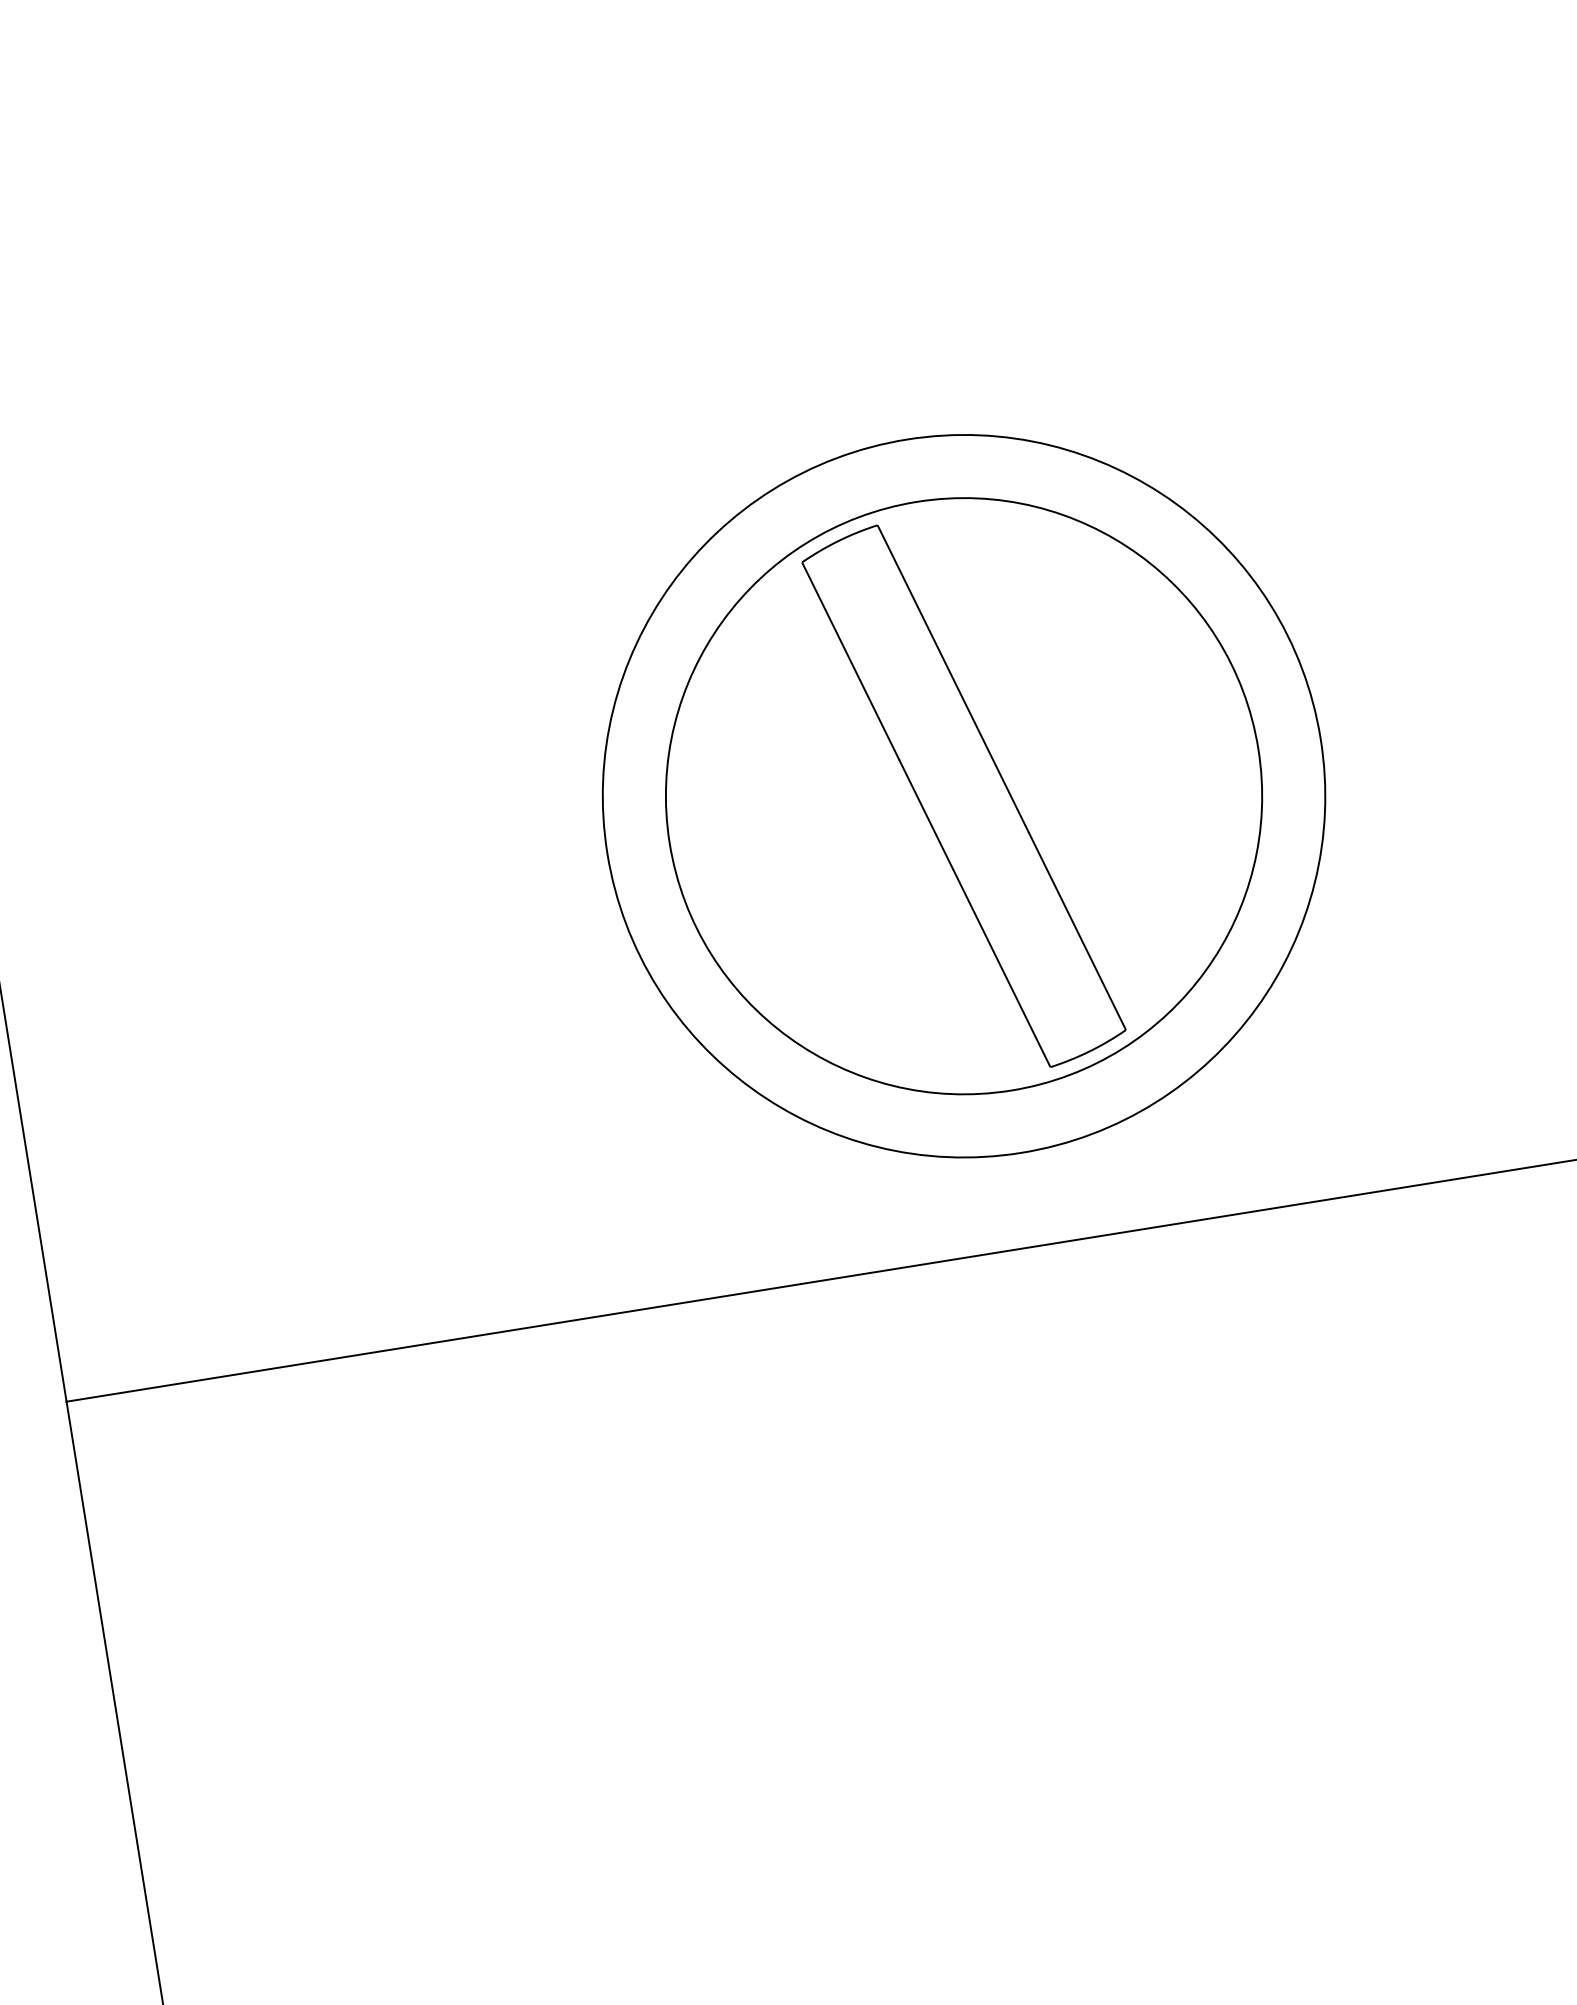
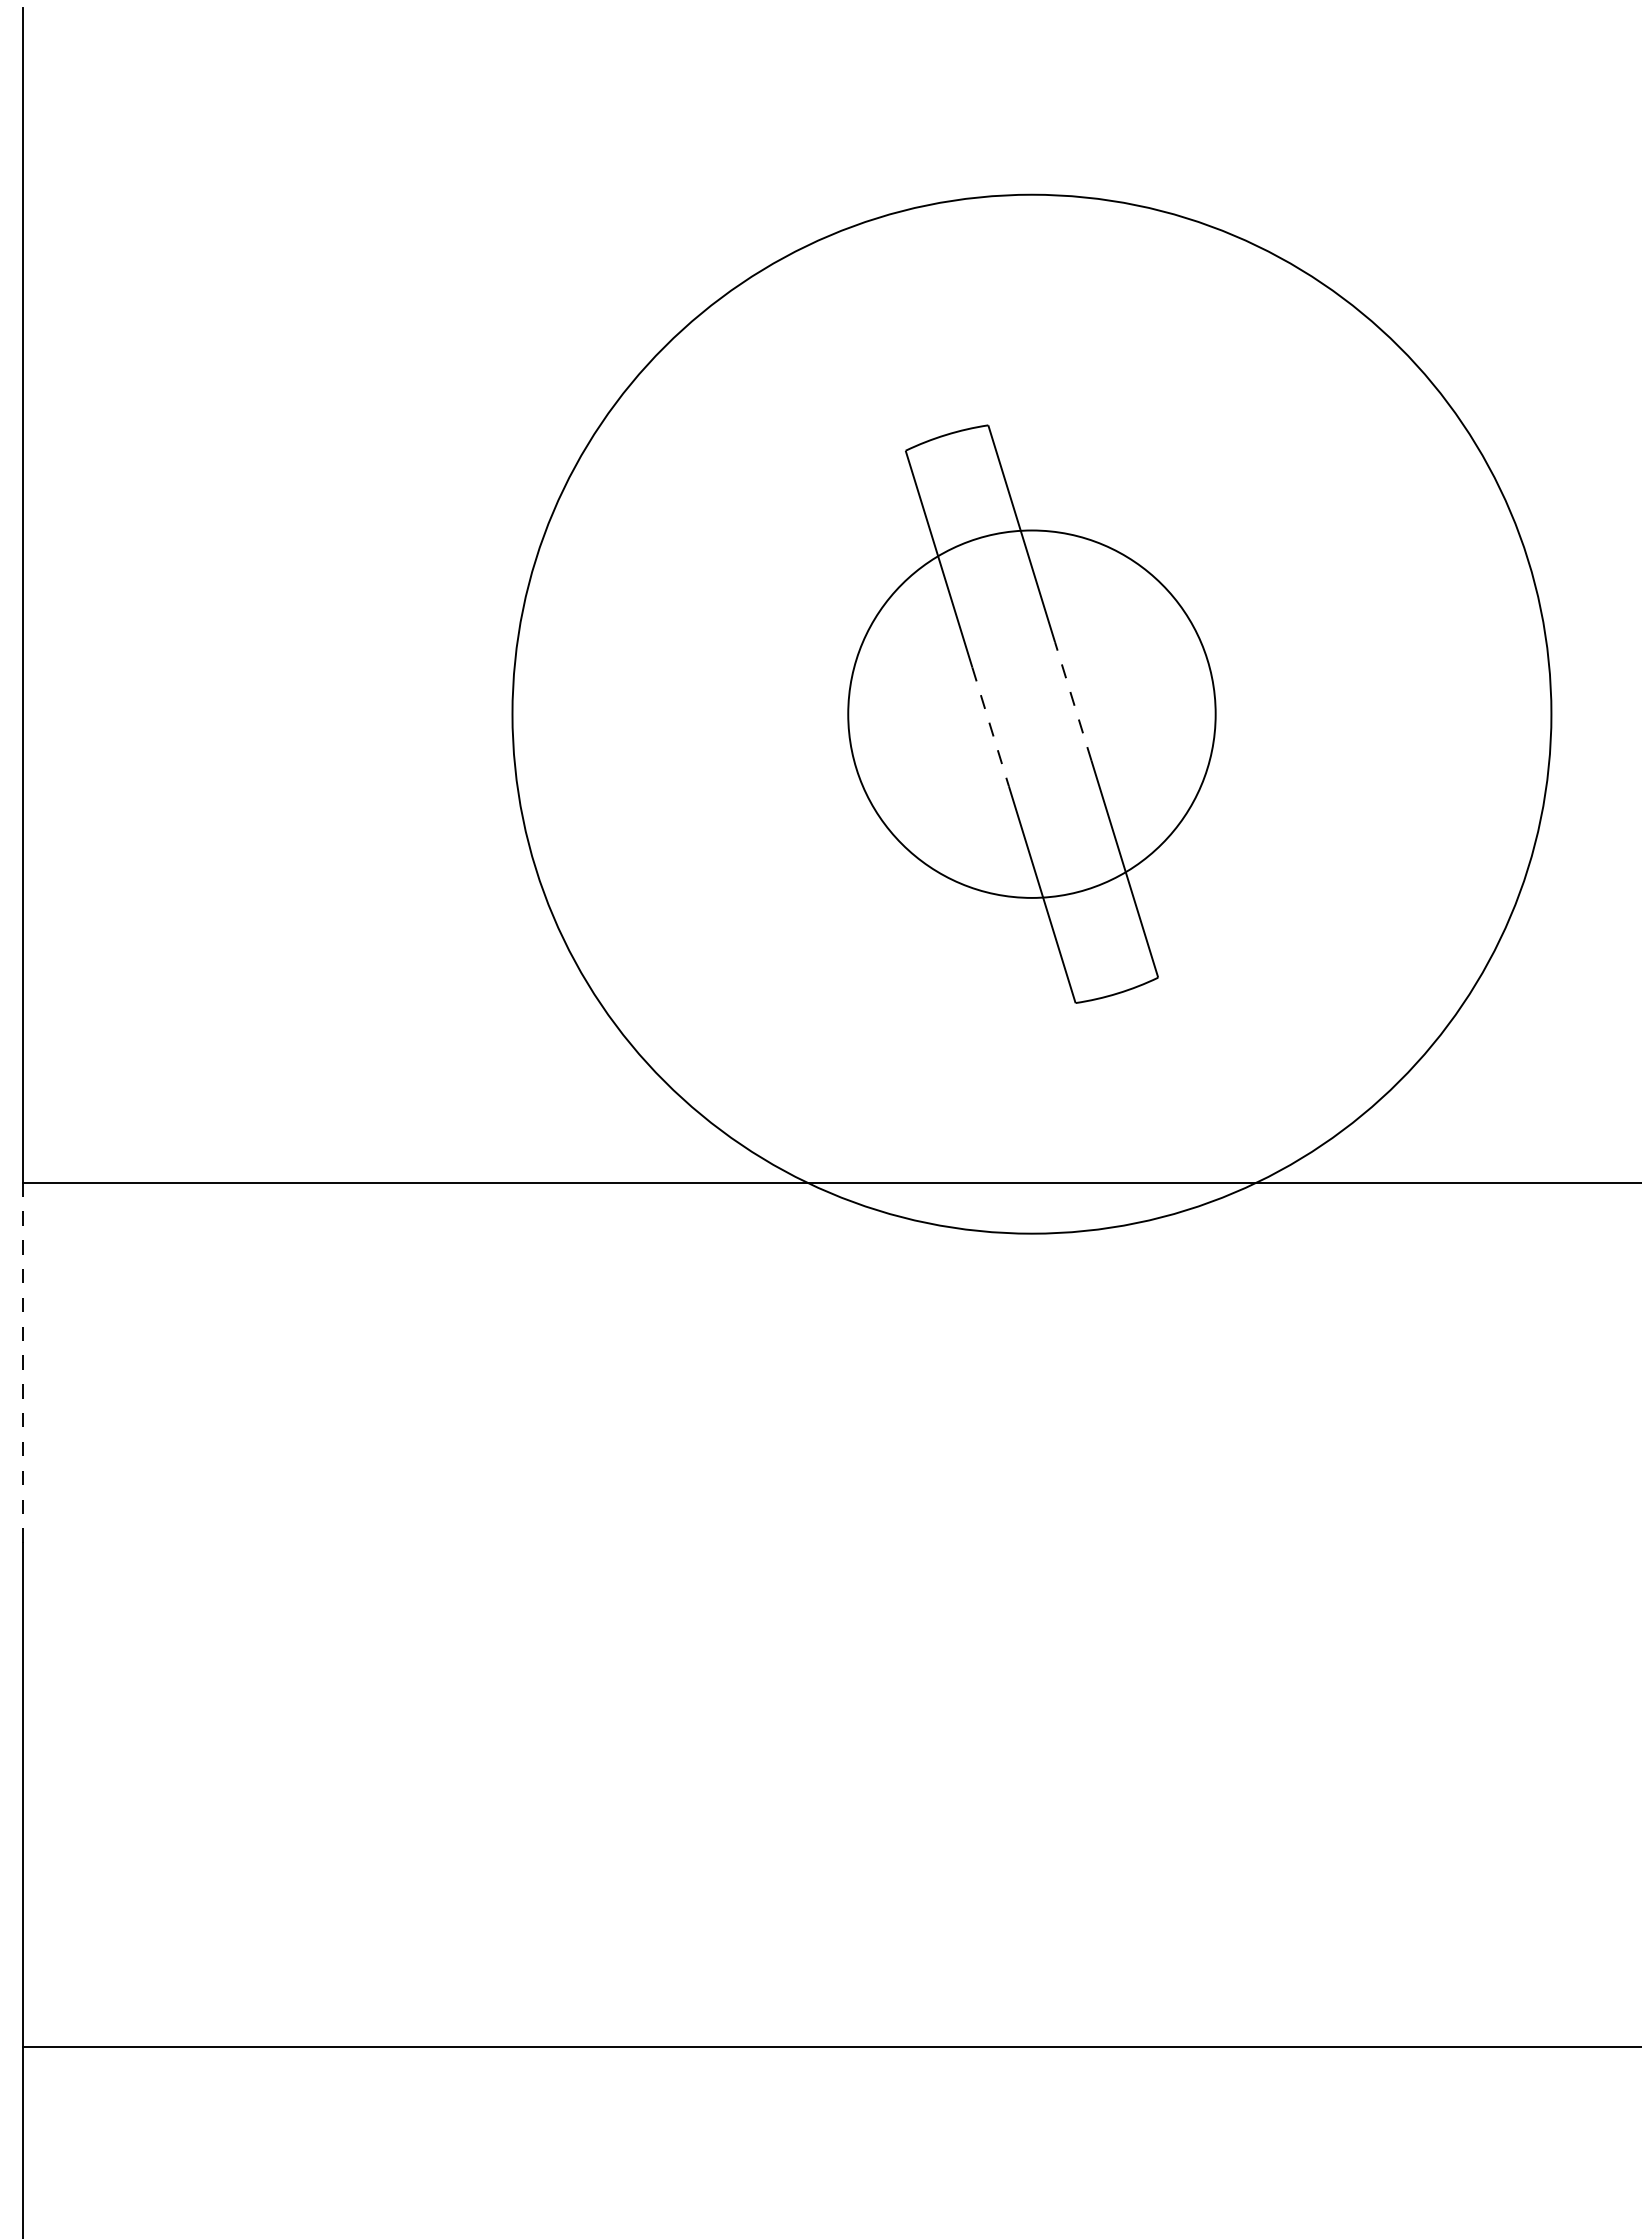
line: (1002, 777) -> (1073, 701), solid -> dashed
circle: (963, 796) -> (1031, 714), size x0.6
circle: (963, 796) -> (1031, 714), size x1.4
line: (926, 815) -> (990, 727), solid -> dashed
line: (94, 1574) -> (23, 1362), solid -> dashed

